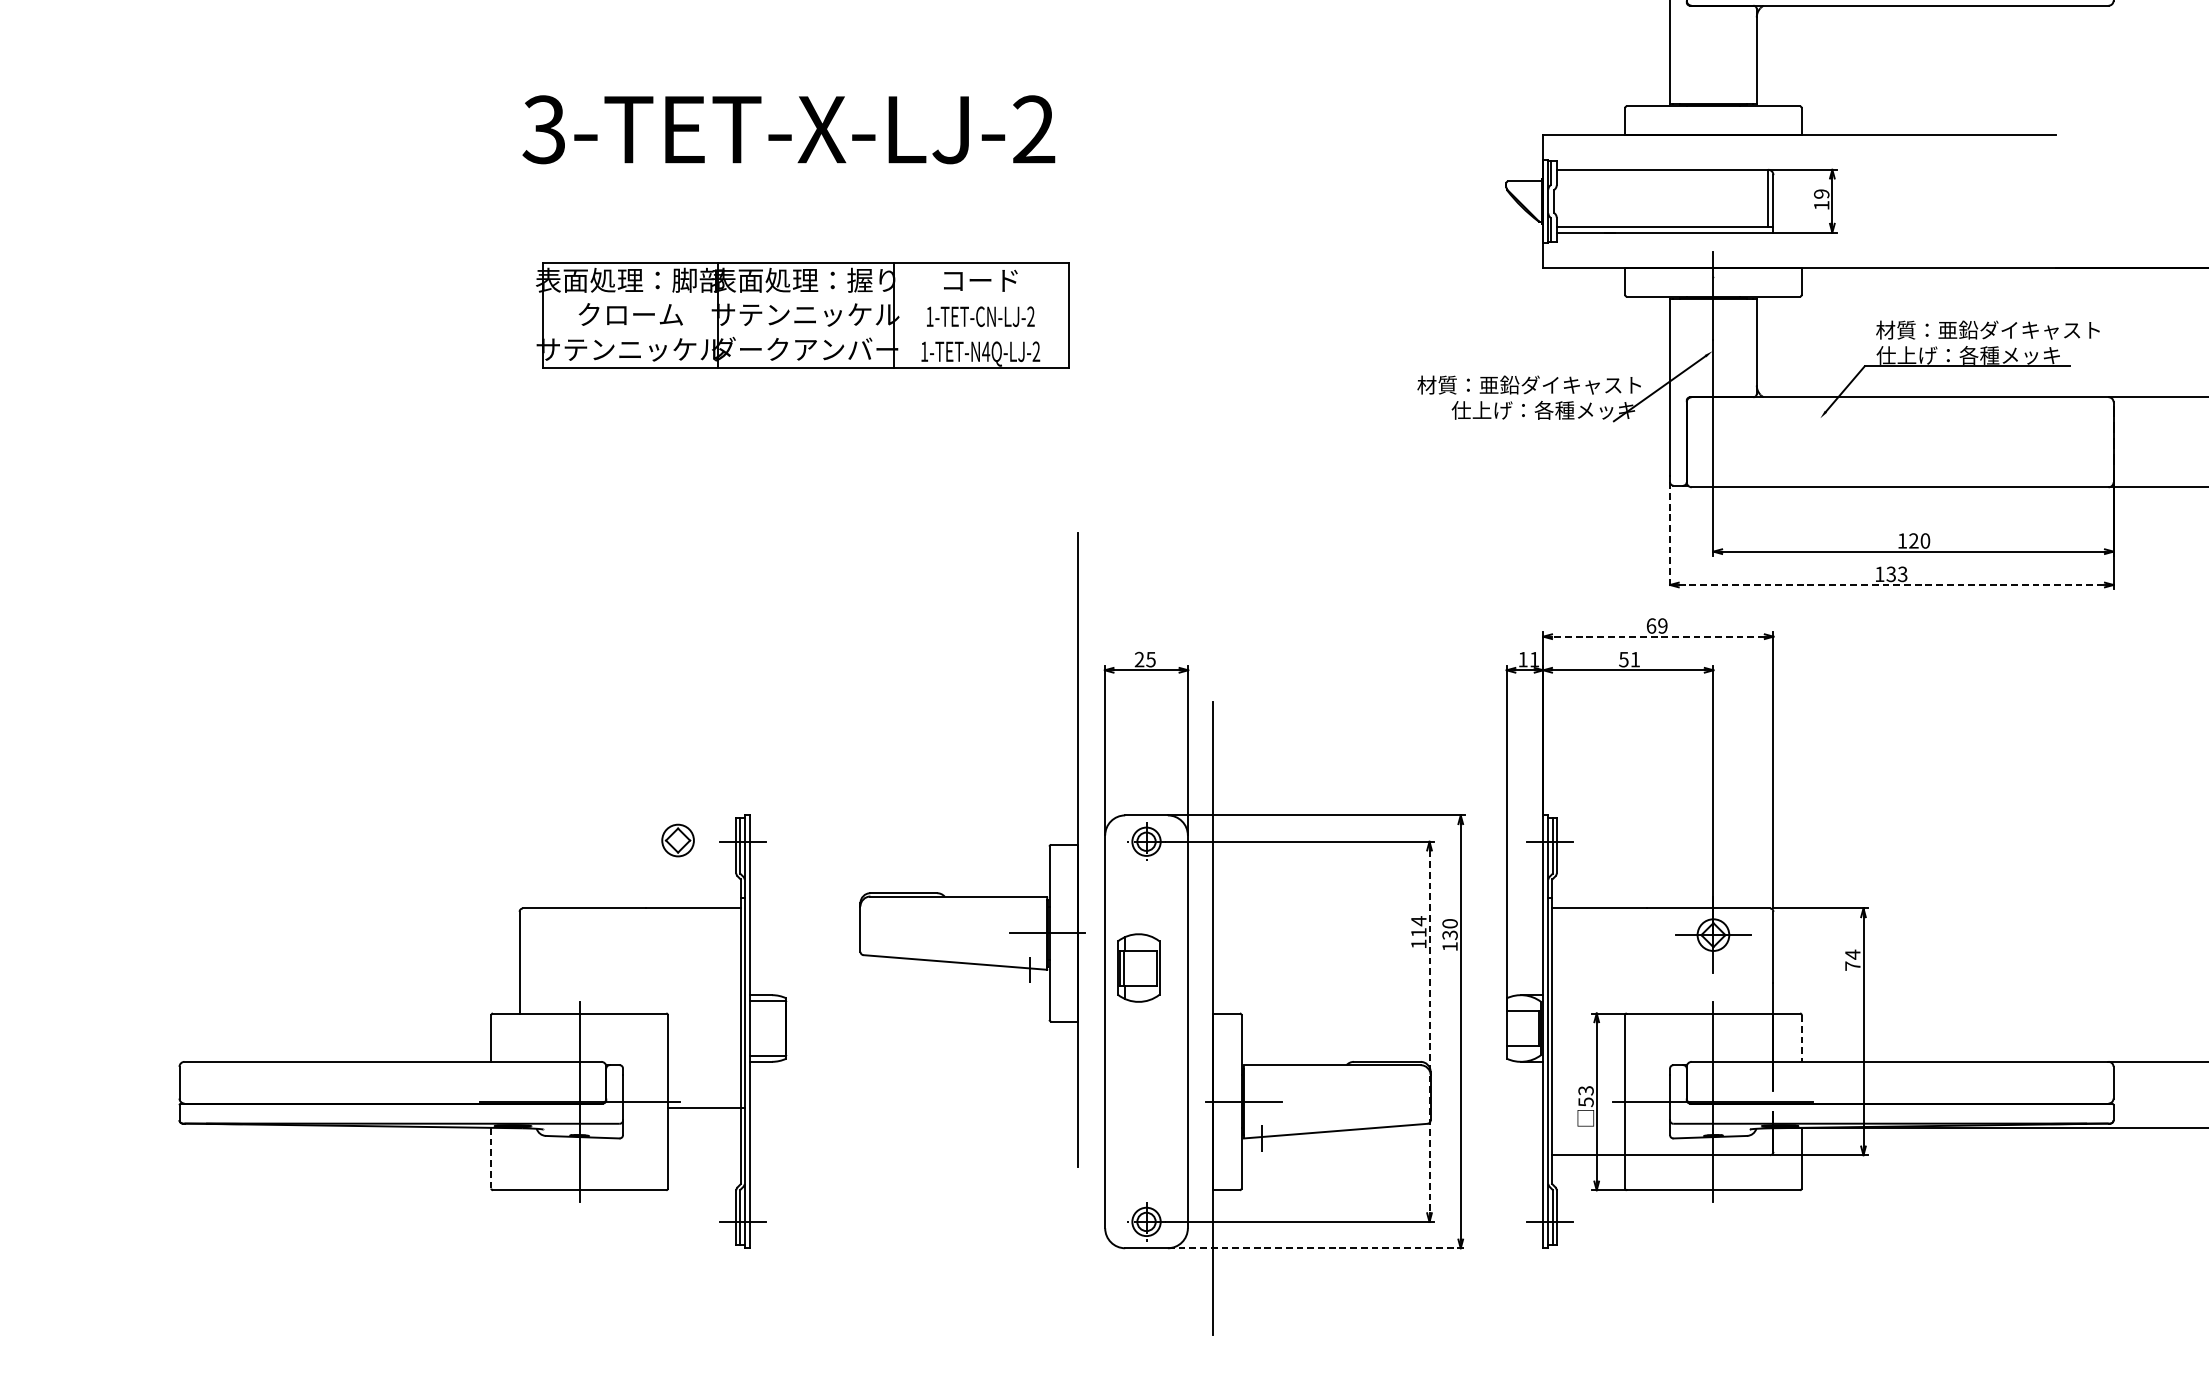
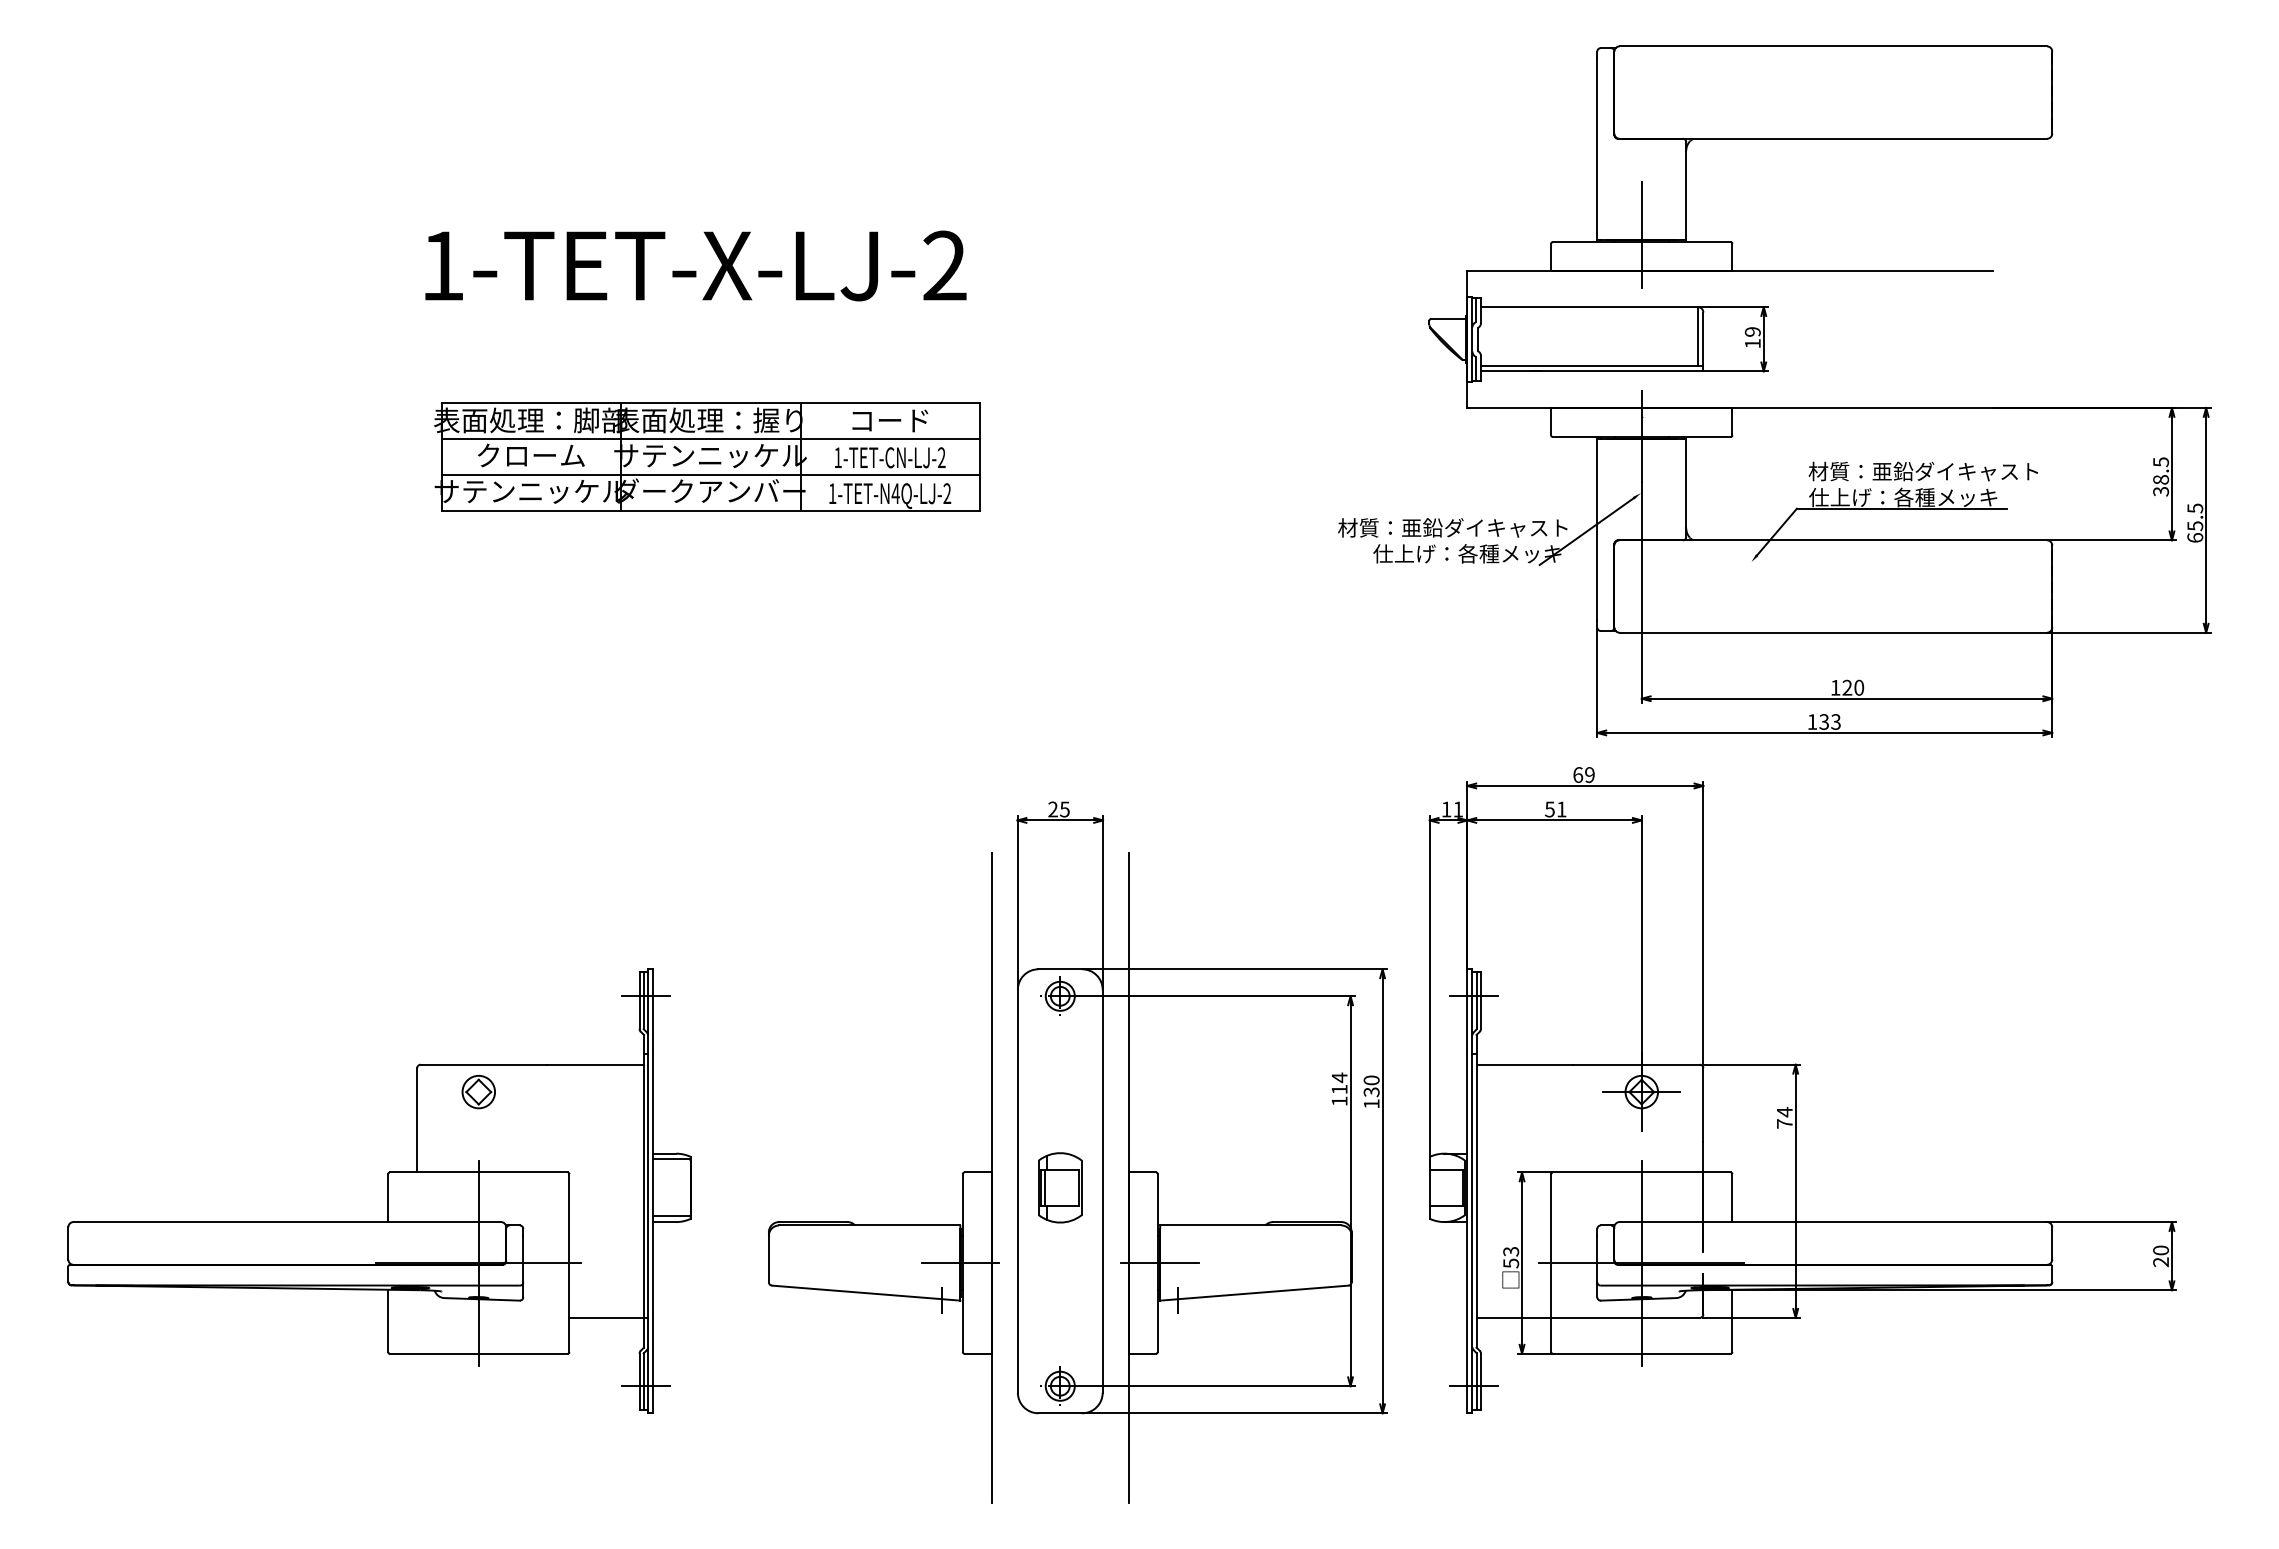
line: (1713, 100) -> (1641, 235), added
text: (543, 129) -> (441, 265), 3-TET-X-LJ-2 -> 1-TET-X-LJ-2
line: (805, 297) -> (710, 438), added
line: (805, 333) -> (710, 474), added
line: (1670, 535) -> (1597, 682), dashed -> solid
line: (1891, 584) -> (1824, 732), dashed -> solid
line: (1657, 636) -> (1584, 785), dashed -> solid
part: (677, 840) -> (478, 1092), moved
part: (972, 895) -> (883, 1224), moved
part: (1138, 967) -> (1060, 1187), moved
line: (1429, 1032) -> (1350, 1191), dashed -> solid
line: (1801, 1038) -> (1732, 1198), dashed -> solid
line: (706, 1108) -> (608, 1317), moved
line: (491, 1158) -> (388, 1321), dashed -> solid
line: (1317, 1248) -> (1235, 1413), dashed -> solid

